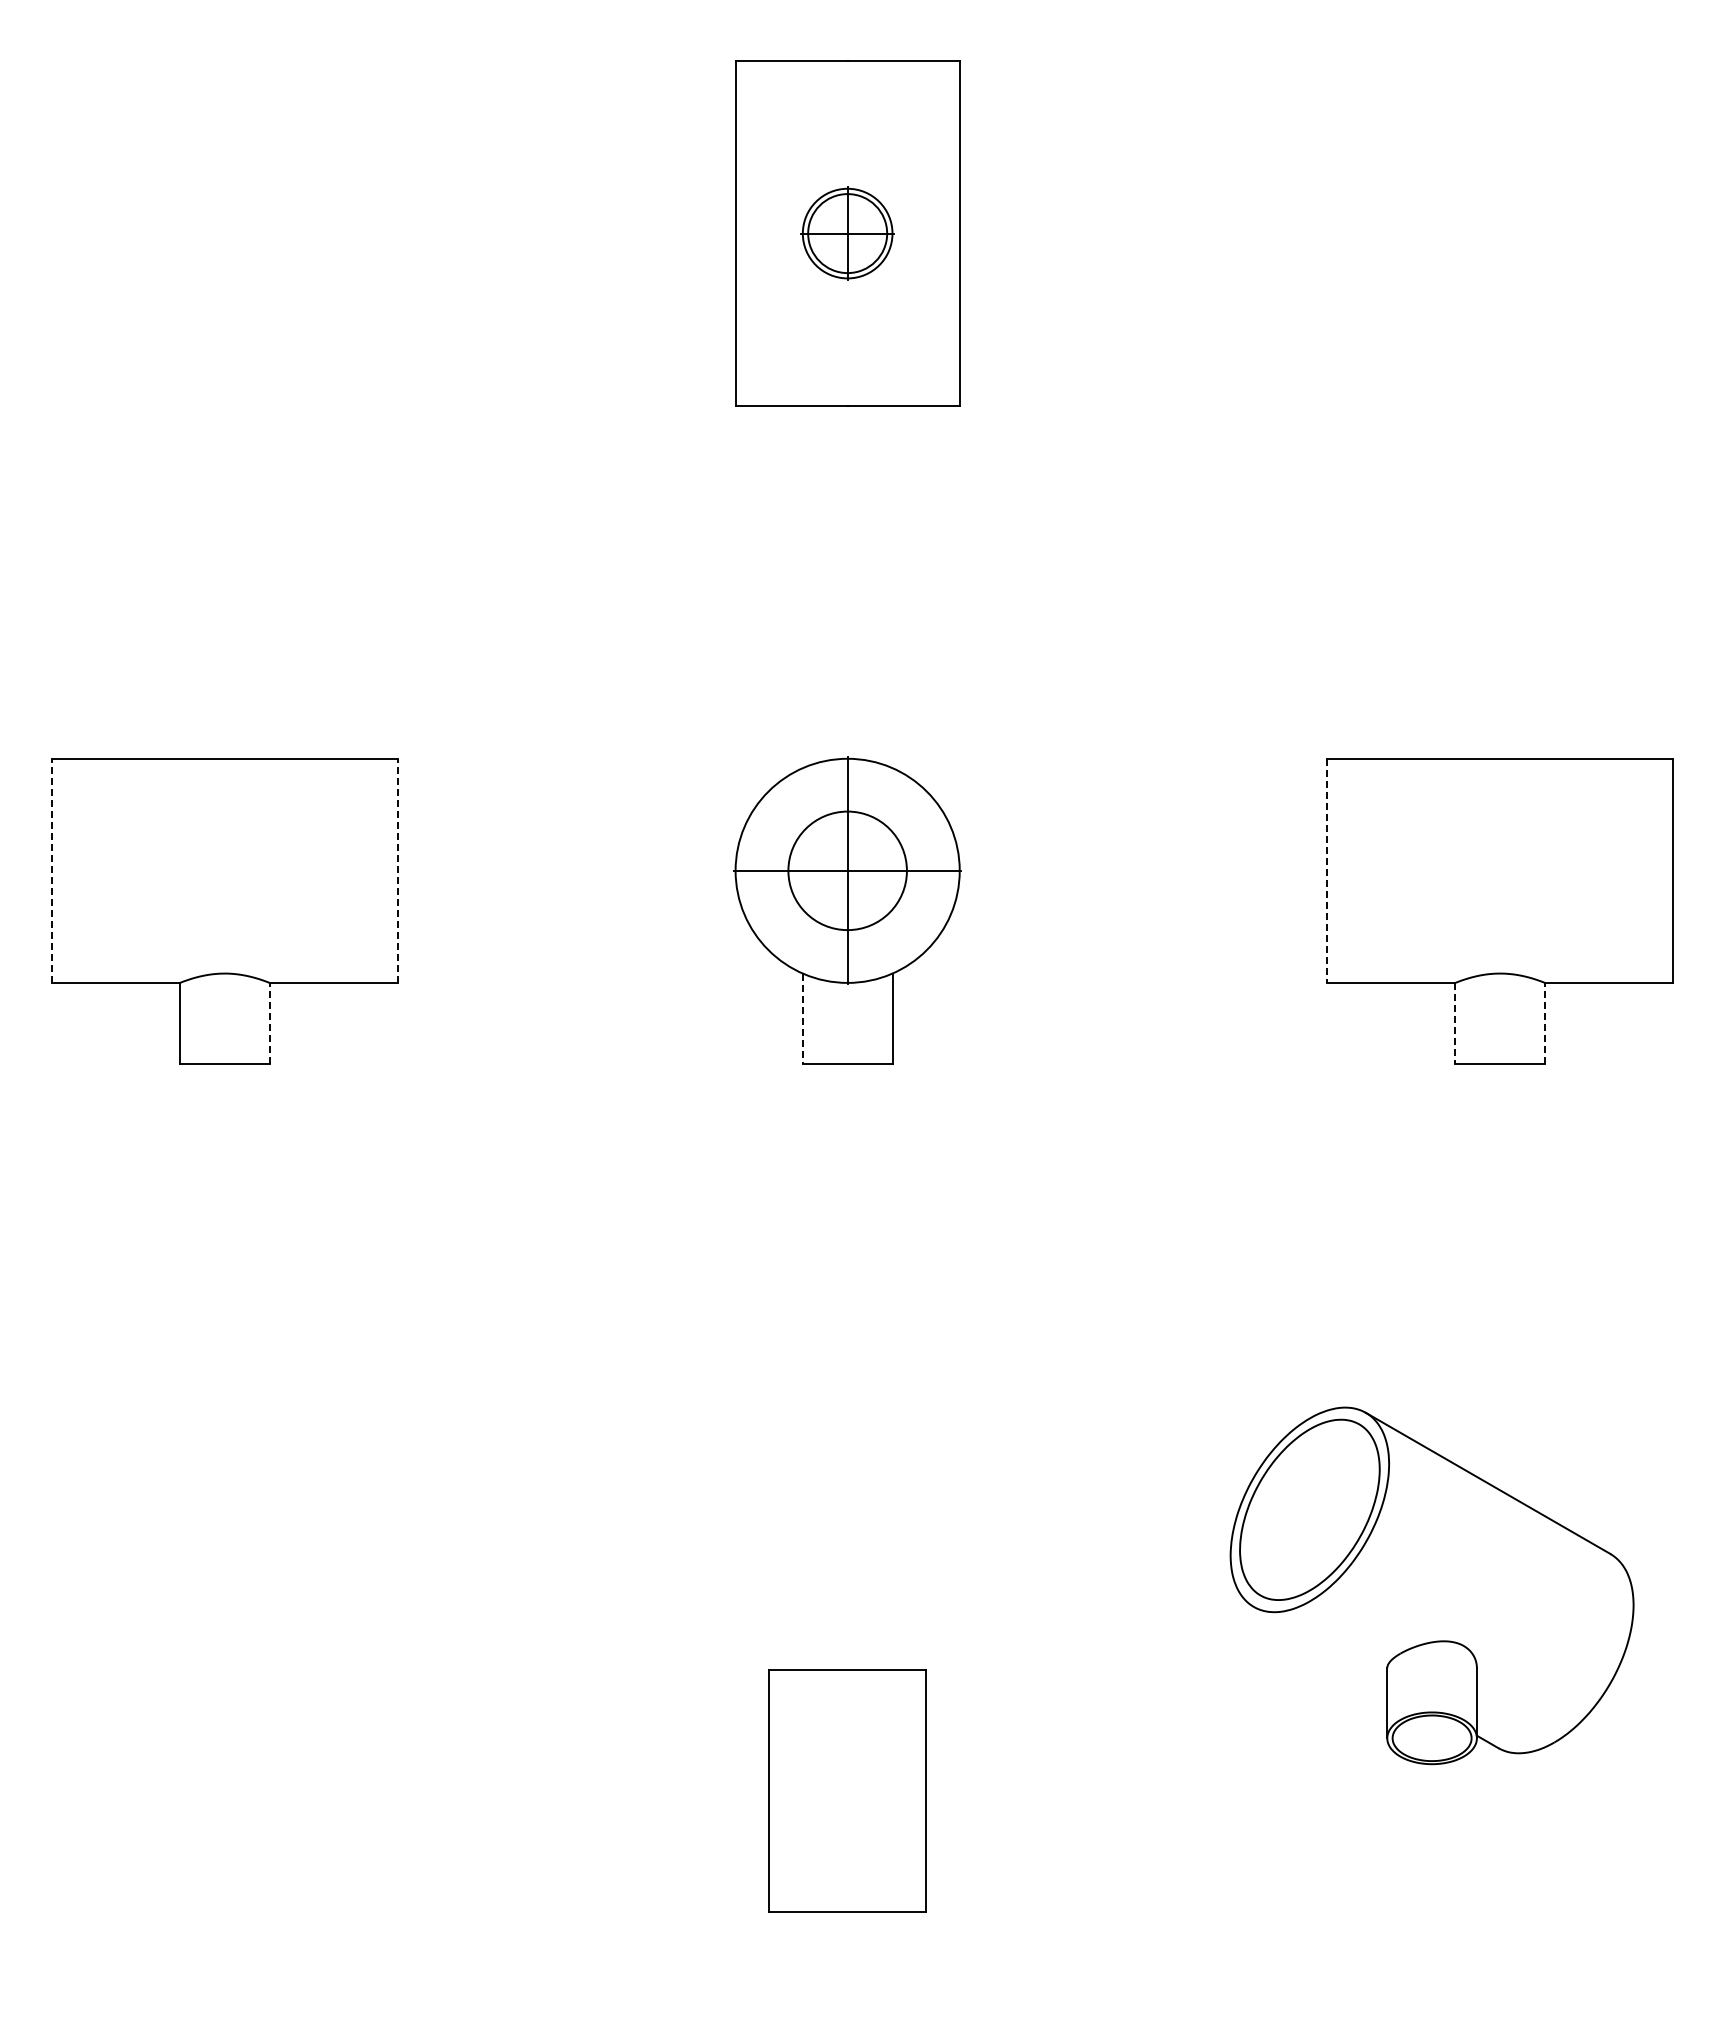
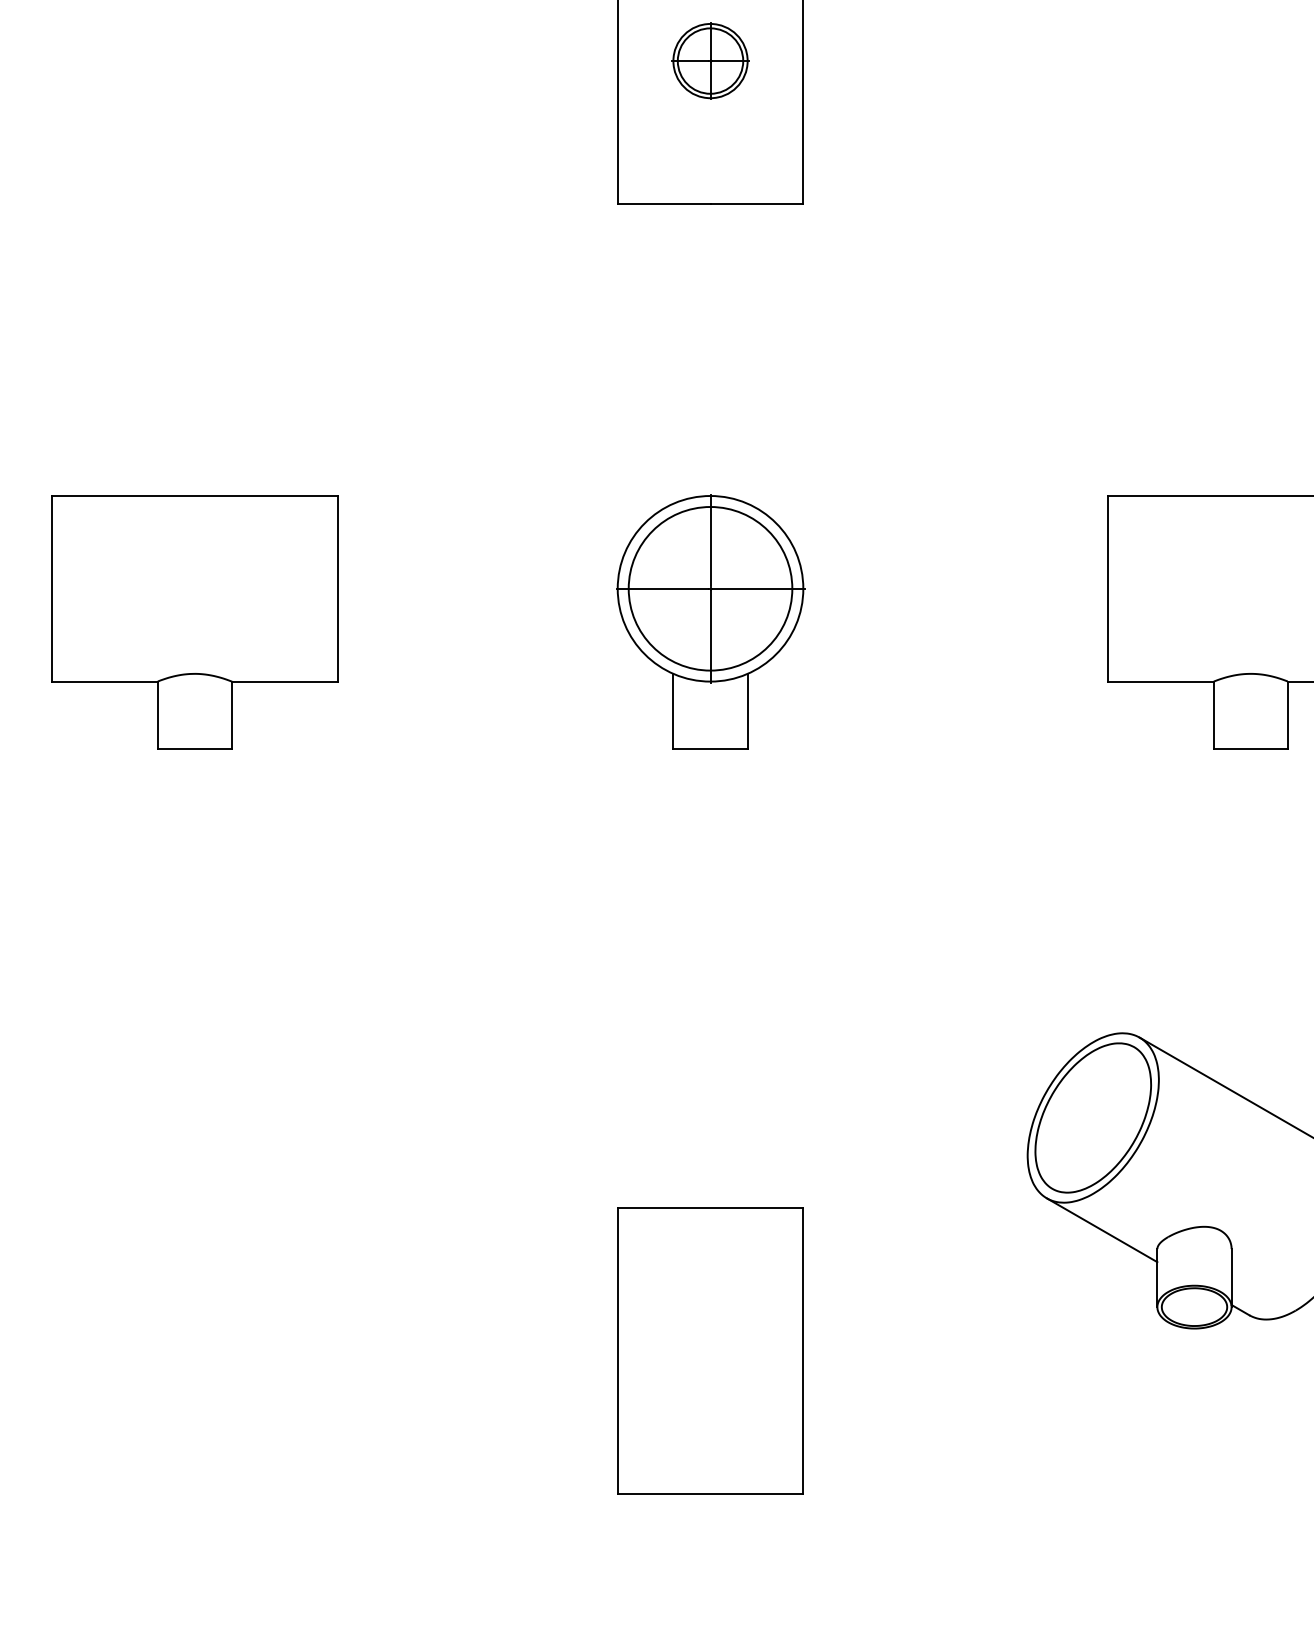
line: (51, 870) -> (51, 588), dashed -> solid
line: (397, 870) -> (337, 588), dashed -> solid
circle: (847, 870) -> (710, 588), size x1.67
line: (1327, 871) -> (1107, 589), dashed -> solid
line: (802, 1019) -> (673, 711), dashed -> solid
line: (269, 1023) -> (231, 715), dashed -> solid
line: (1455, 1023) -> (1213, 715), dashed -> solid
line: (1545, 1023) -> (1288, 715), dashed -> solid
line: (1320, 1645) -> (1102, 1230), added
part: (847, 1791) -> (710, 1351), size x1.43

